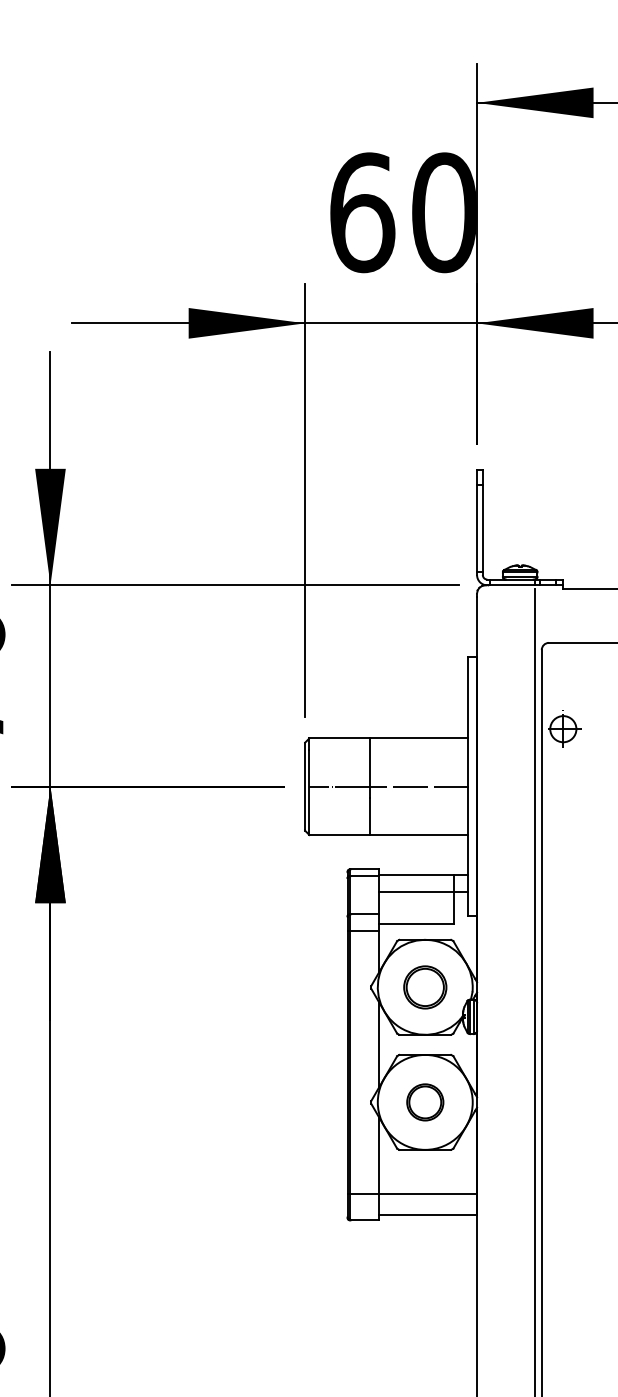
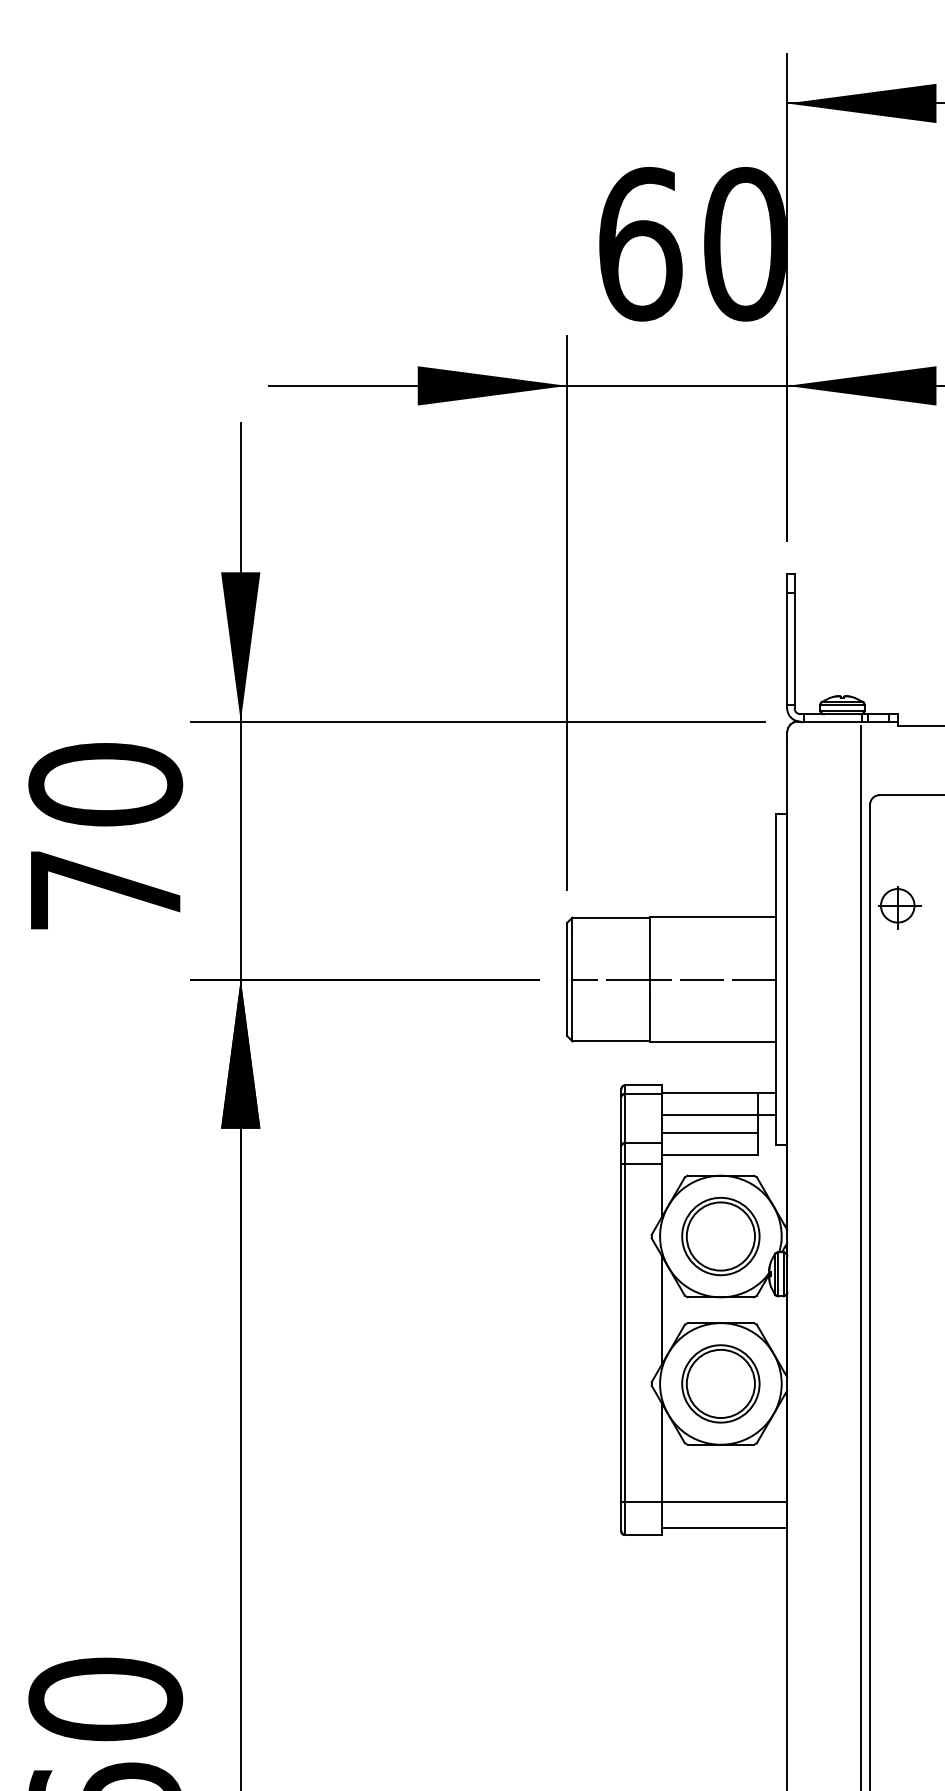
line: (416, 906) -> (709, 1133), added
part: (424, 987) -> (720, 1236), size x1.43
part: (424, 1102) -> (720, 1383), size x1.67

